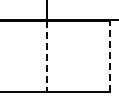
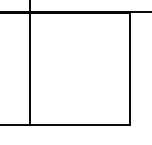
line: (47, 56) -> (30, 69), dashed -> solid
line: (110, 56) -> (129, 69), dashed -> solid

